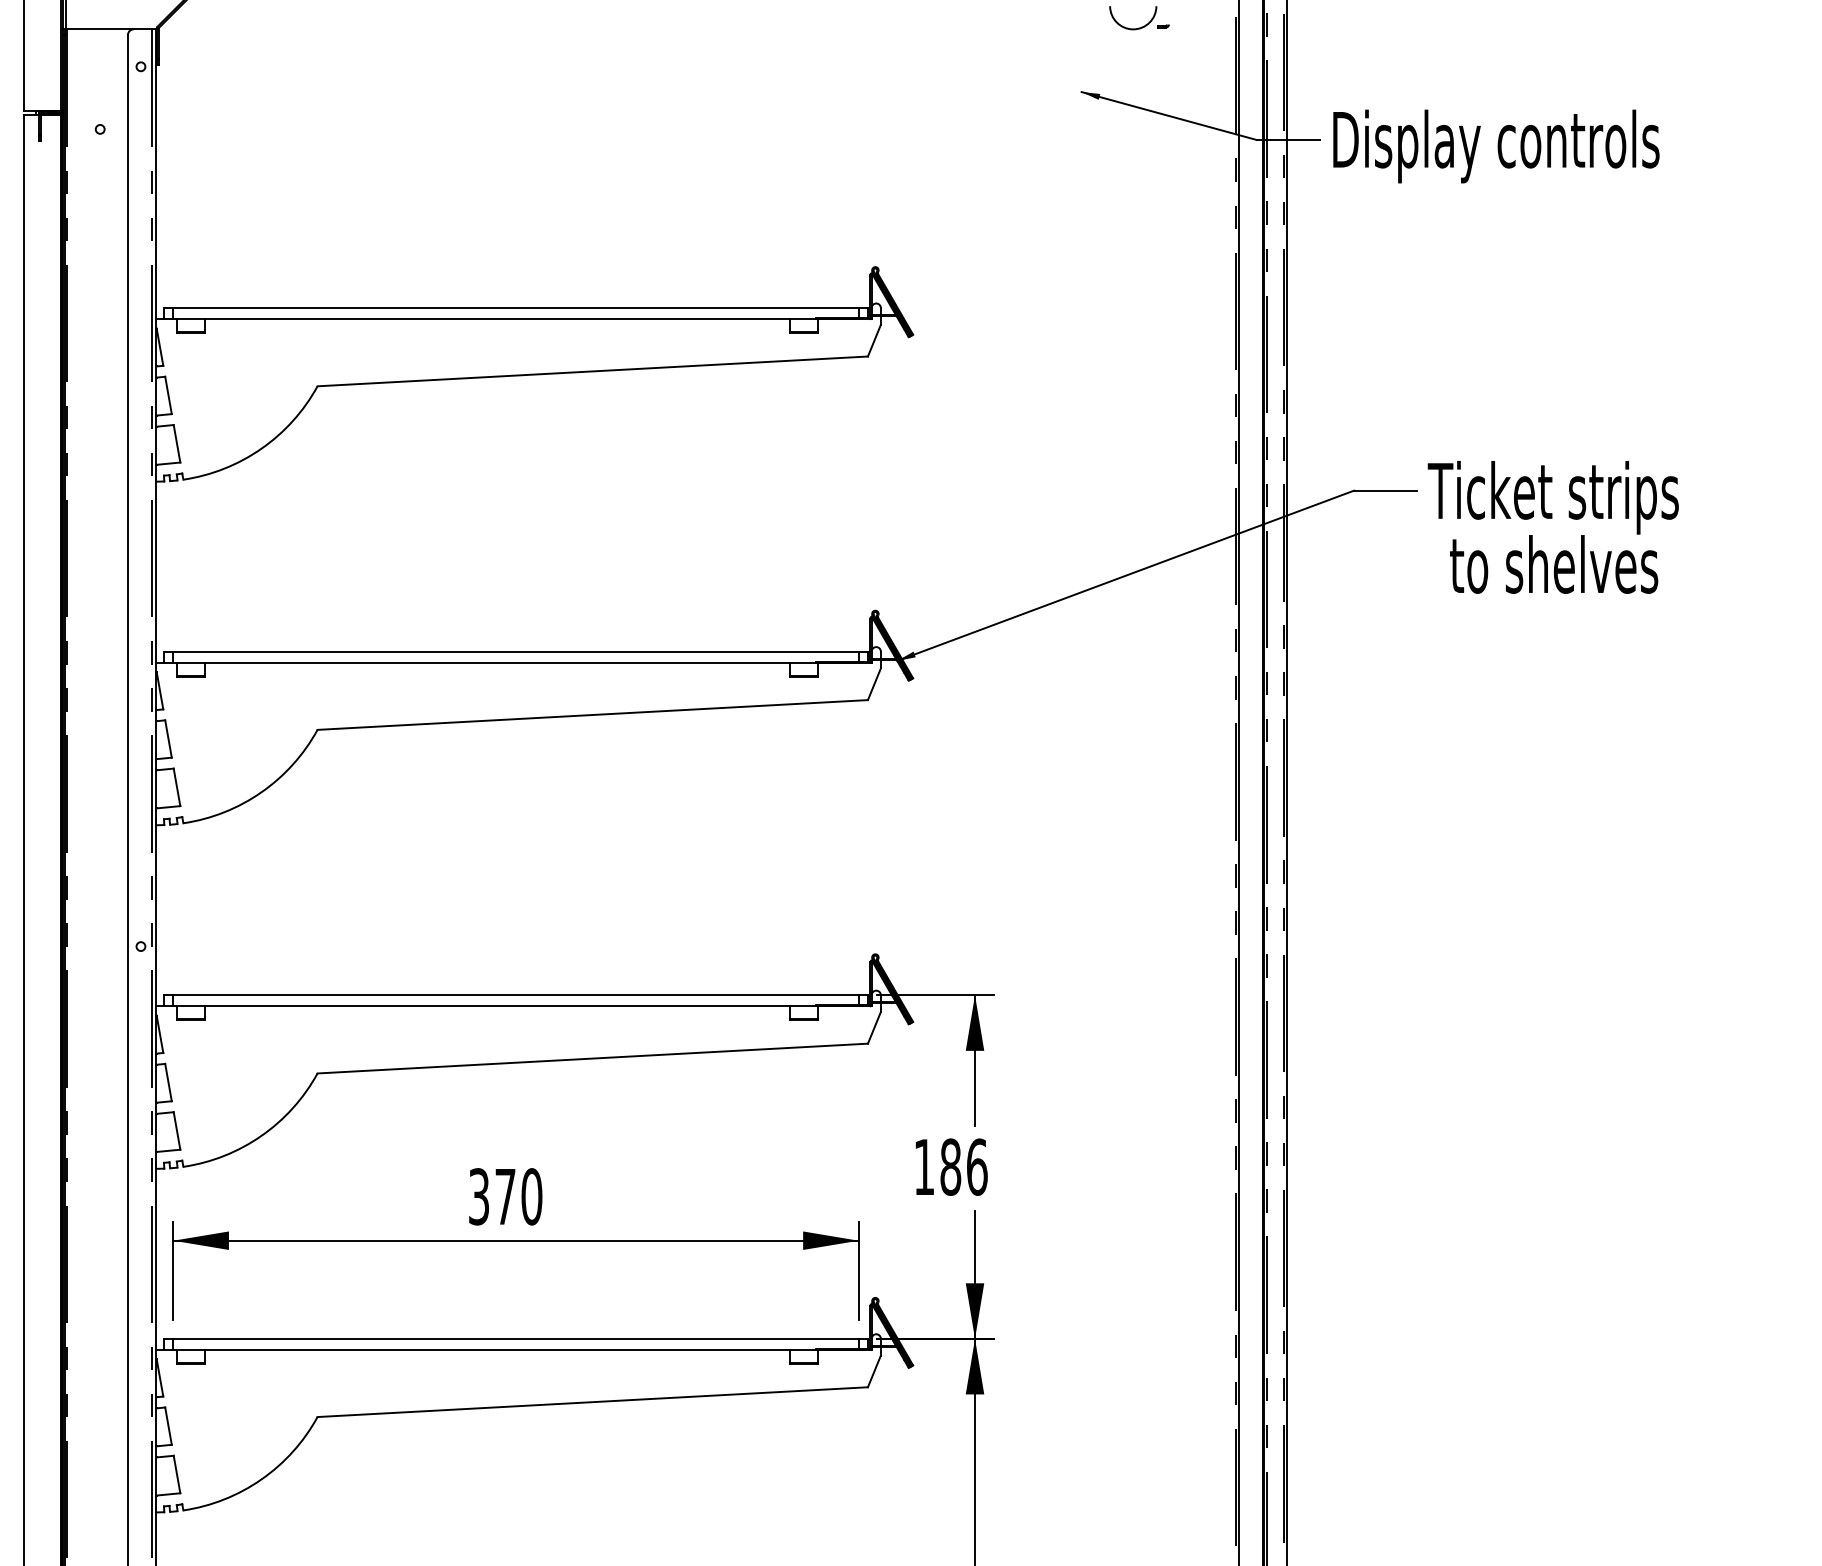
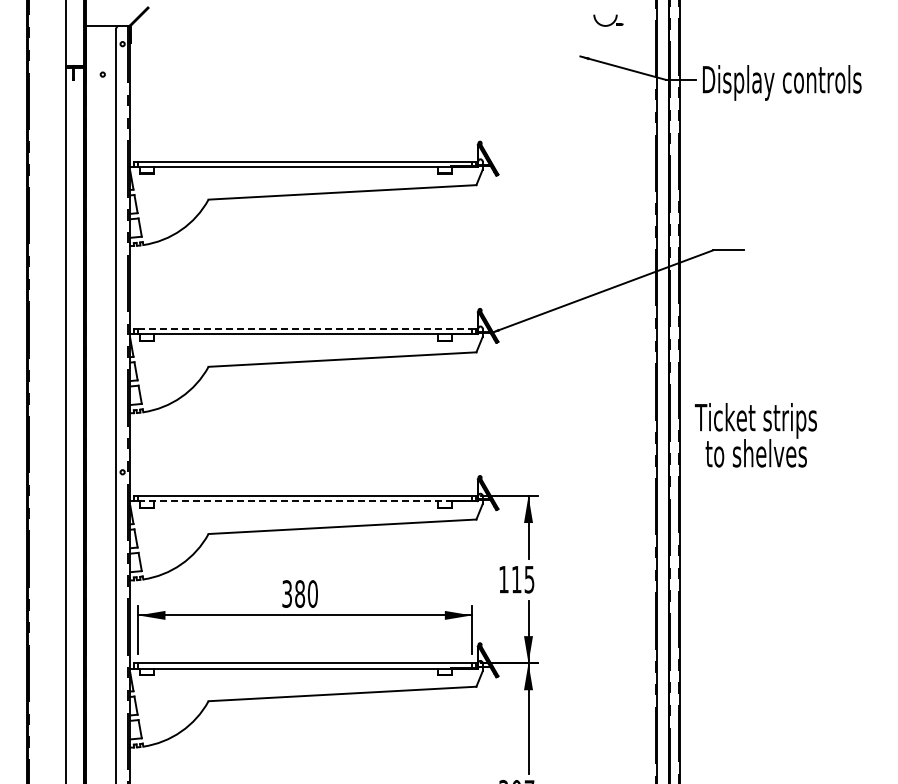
text: (1552, 527) -> (755, 435), moved
line: (516, 651) -> (305, 328), solid -> dashed
line: (516, 1006) -> (305, 501), solid -> dashed
text: (962, 1166) -> (522, 579), 186 -> 115
text: (506, 1195) -> (300, 593), 370 -> 380

